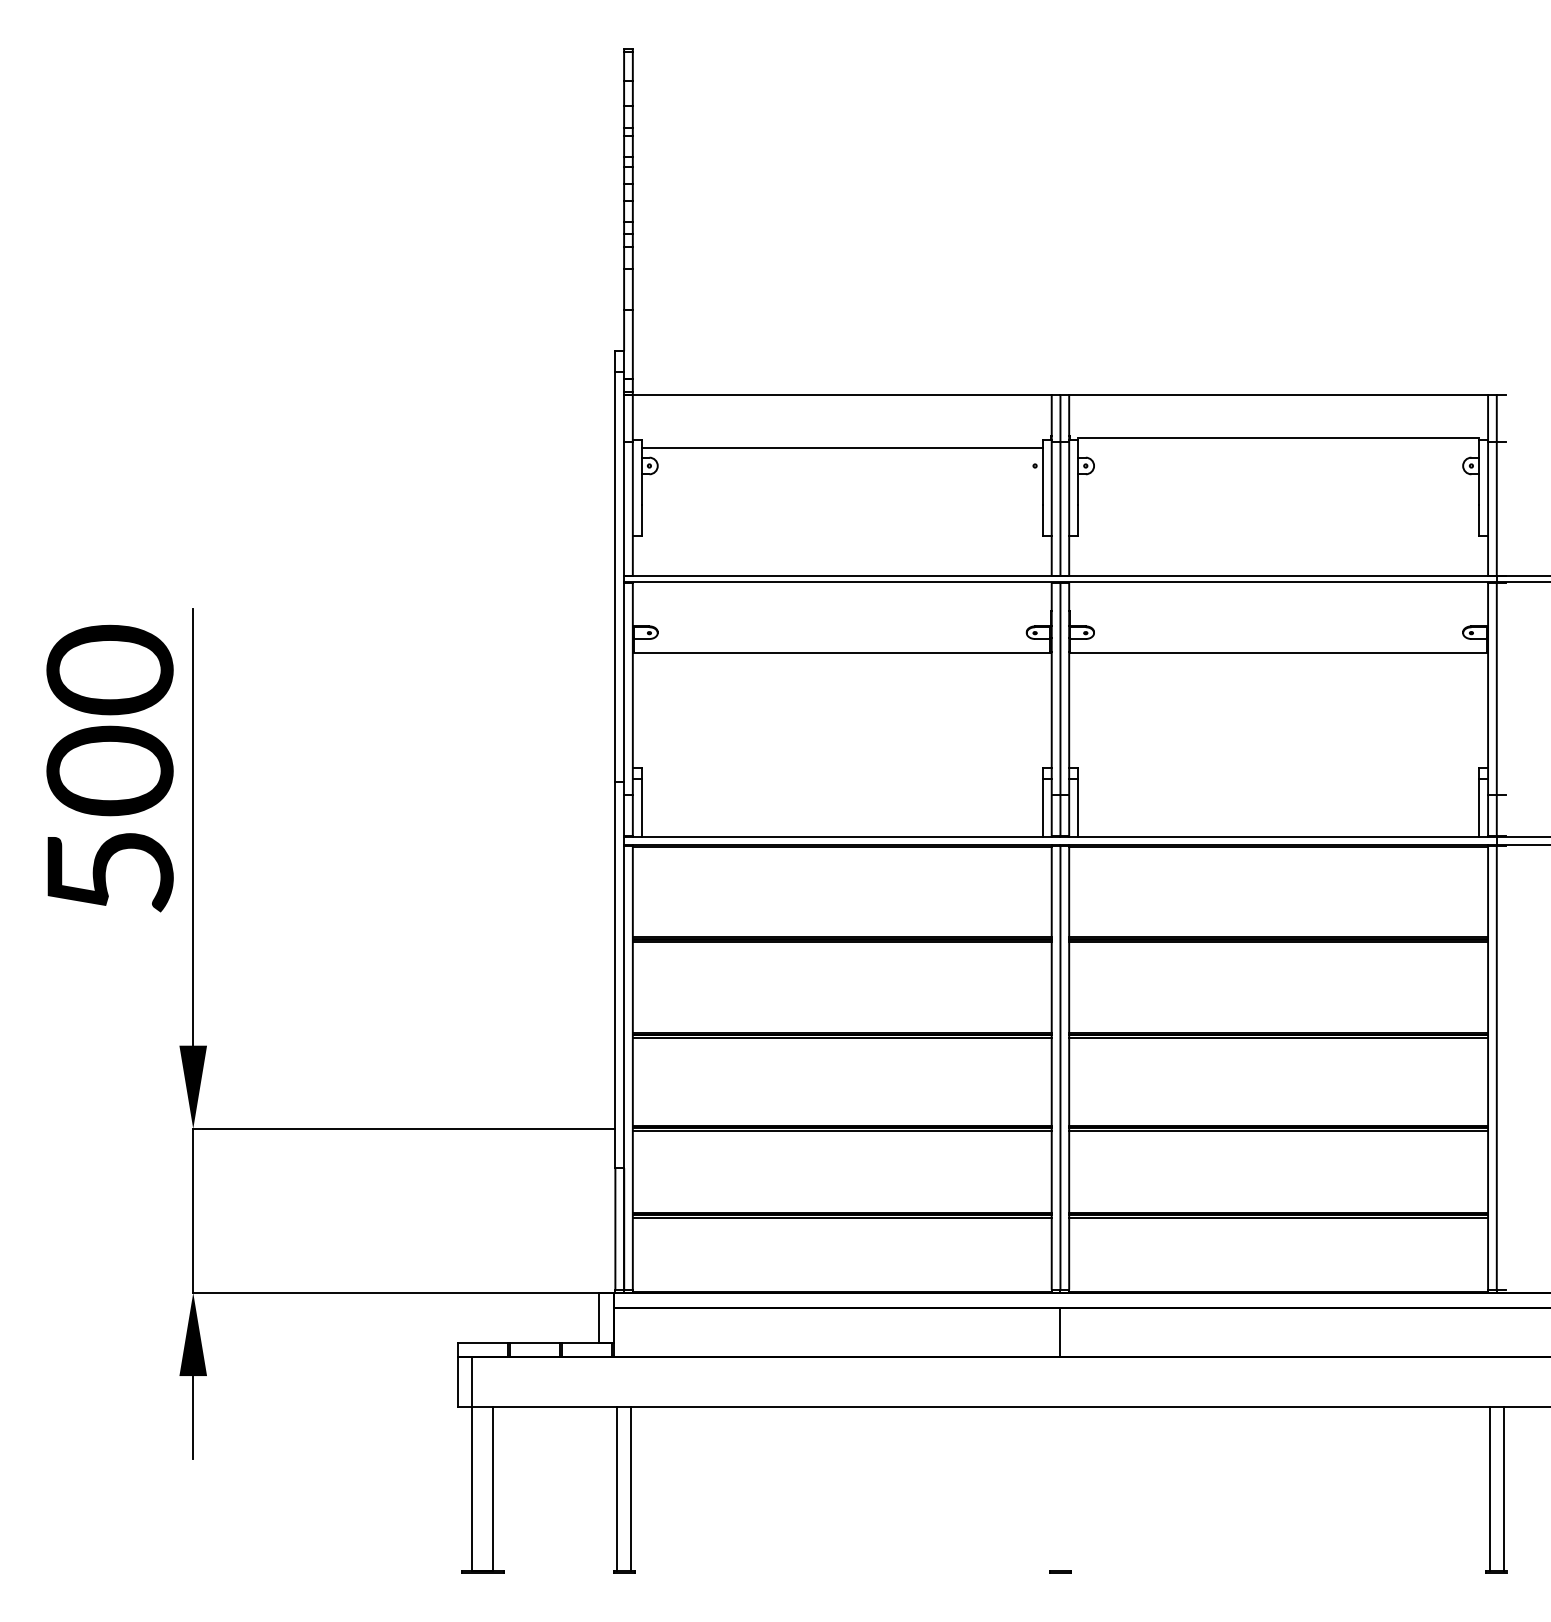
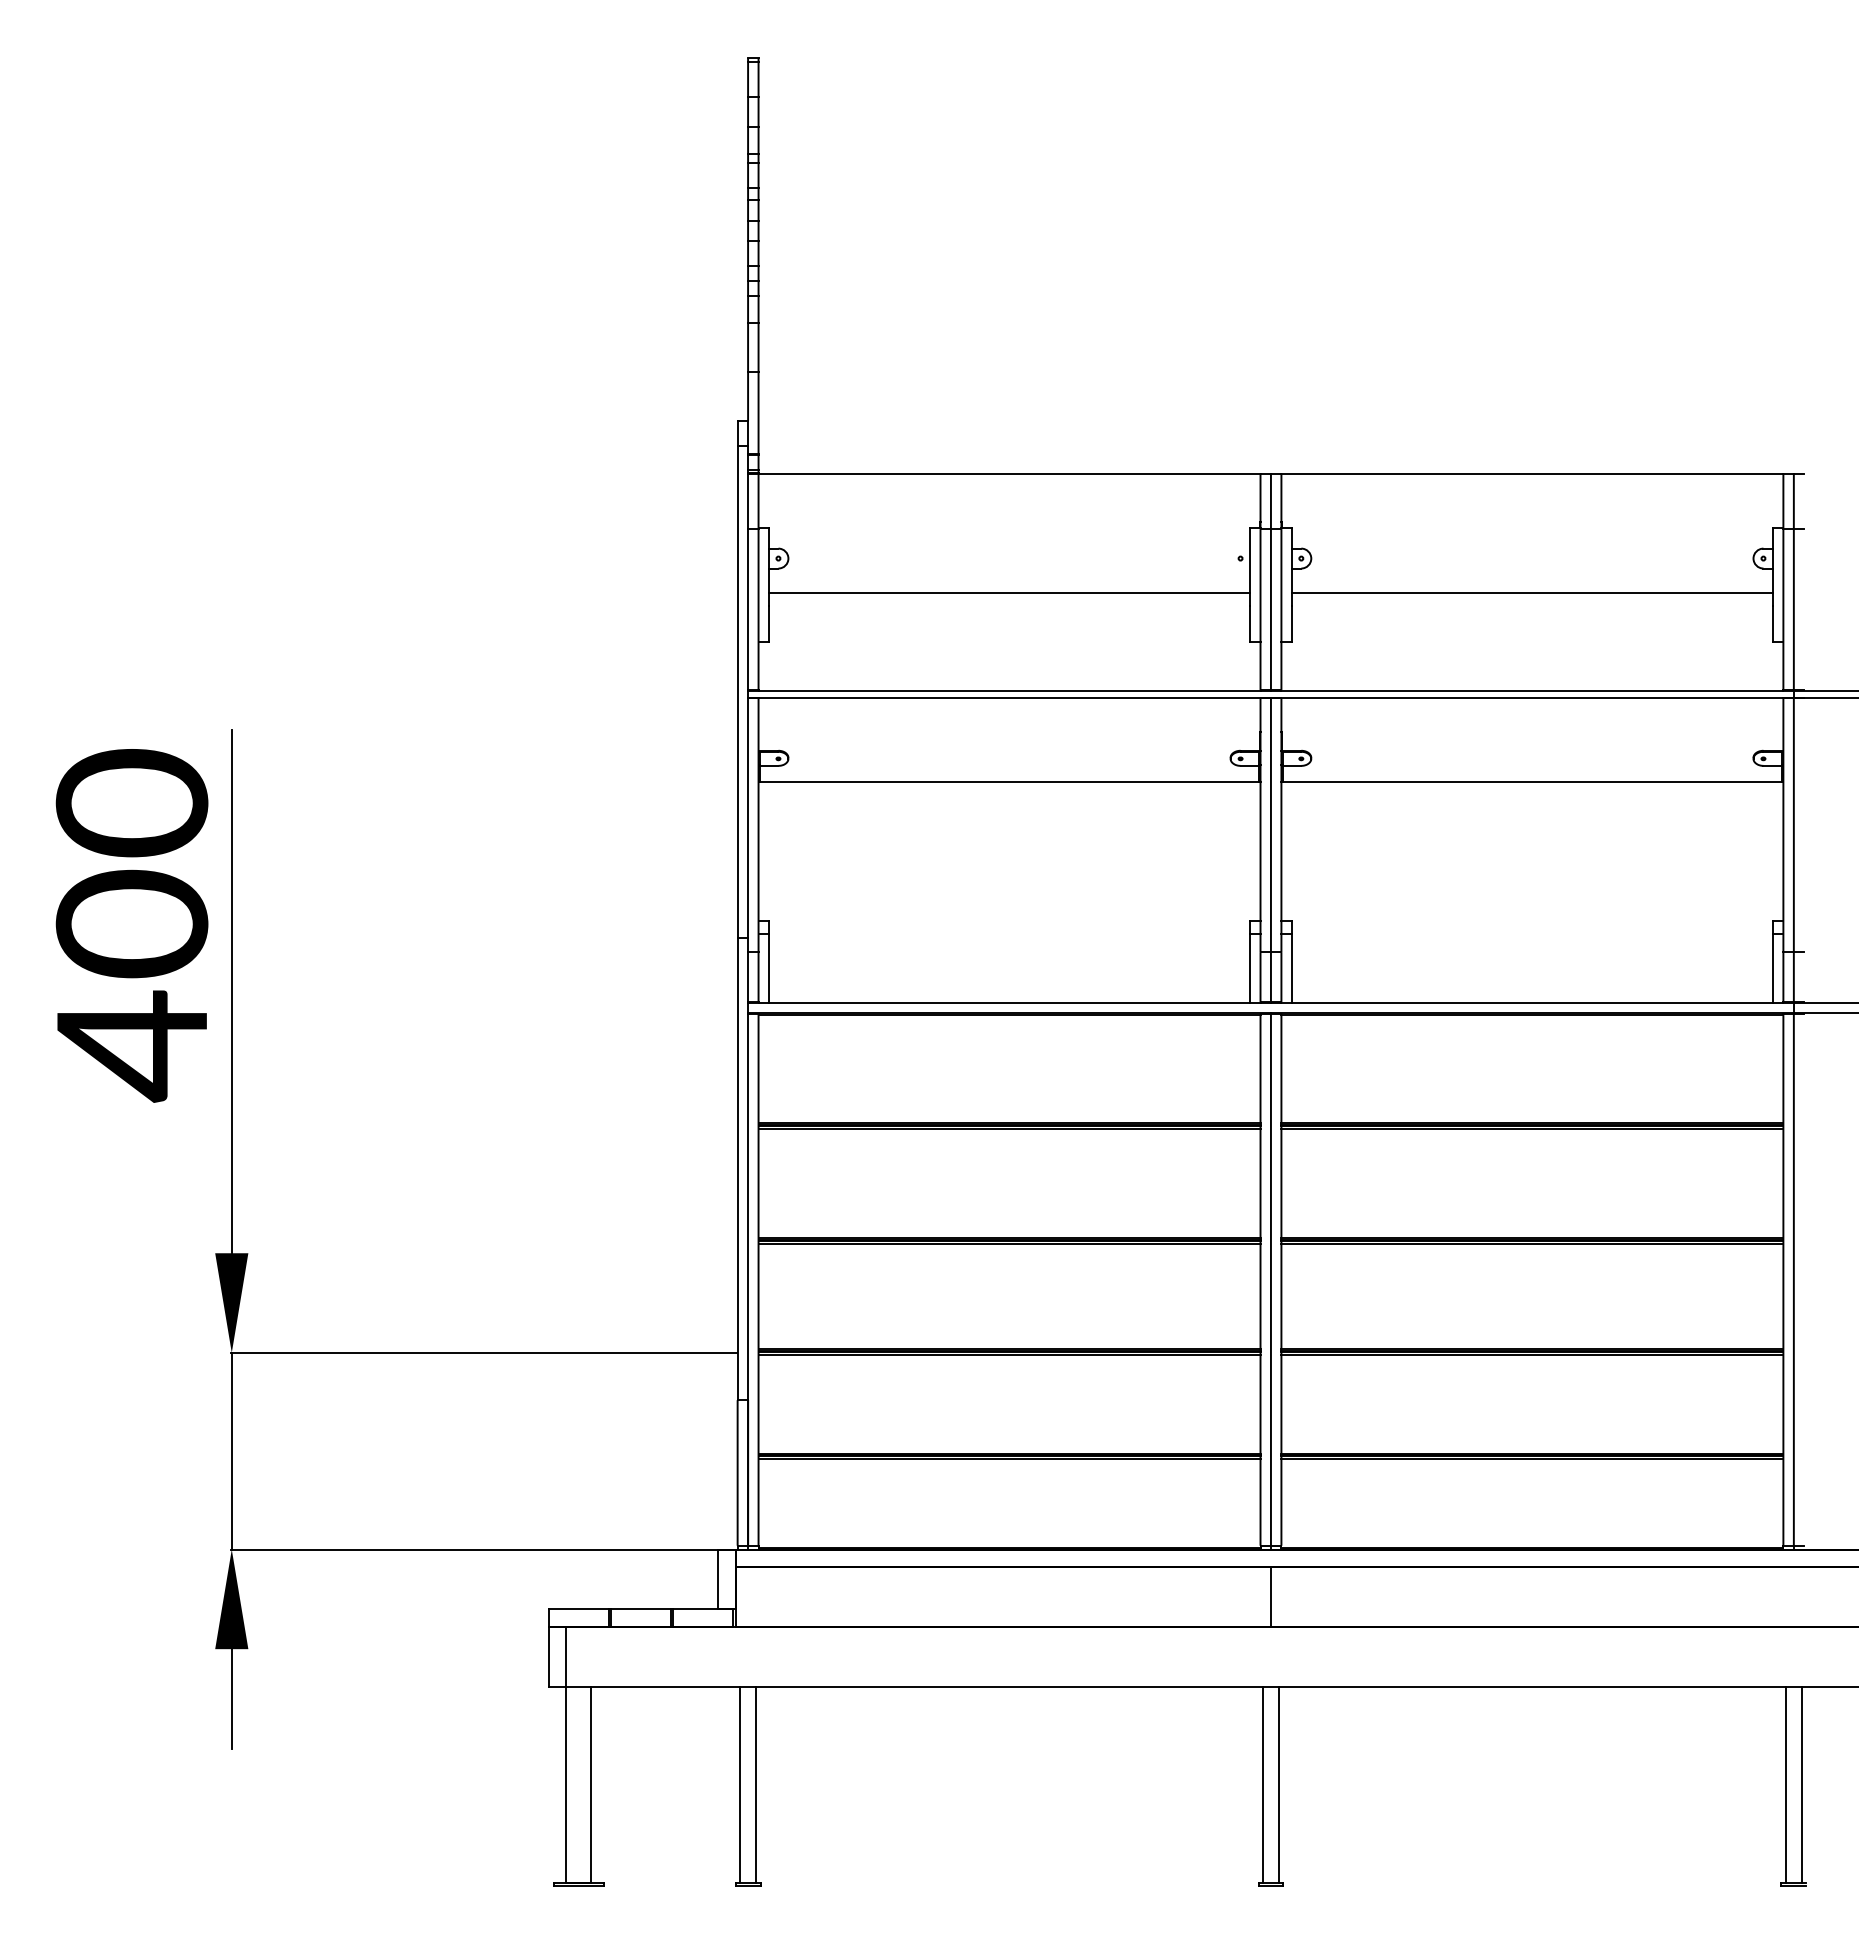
line: (1277, 437) -> (1531, 593), moved
line: (842, 447) -> (1009, 593), moved
text: (110, 873) -> (132, 1046), 500 -> 400
line: (1053, 1489) -> (1262, 1784), added
line: (1067, 1489) -> (1279, 1784), added

